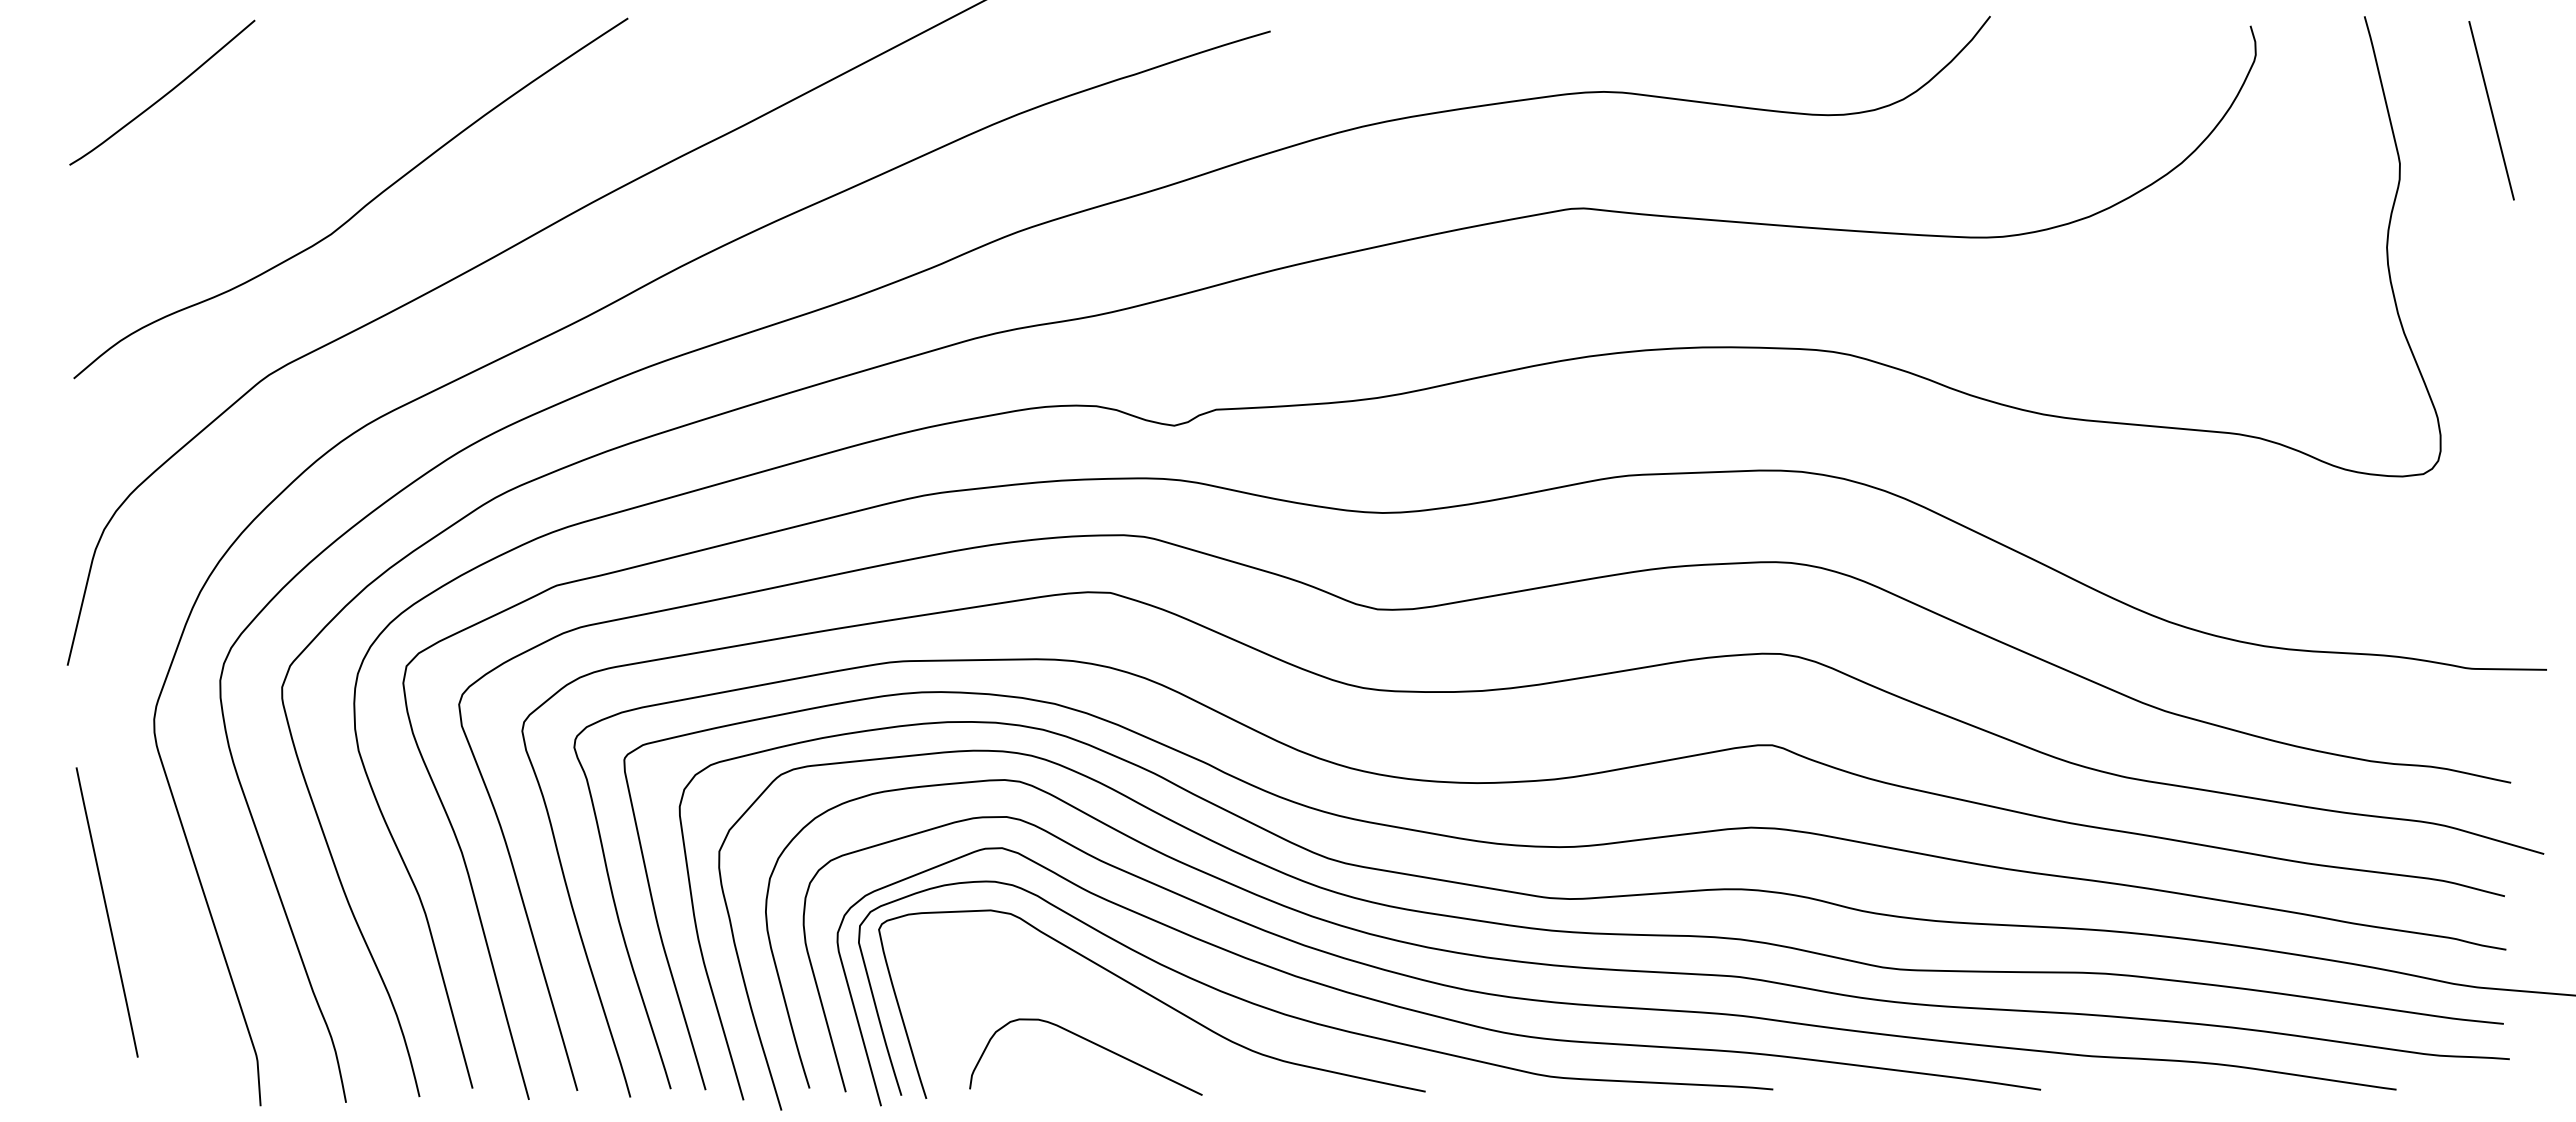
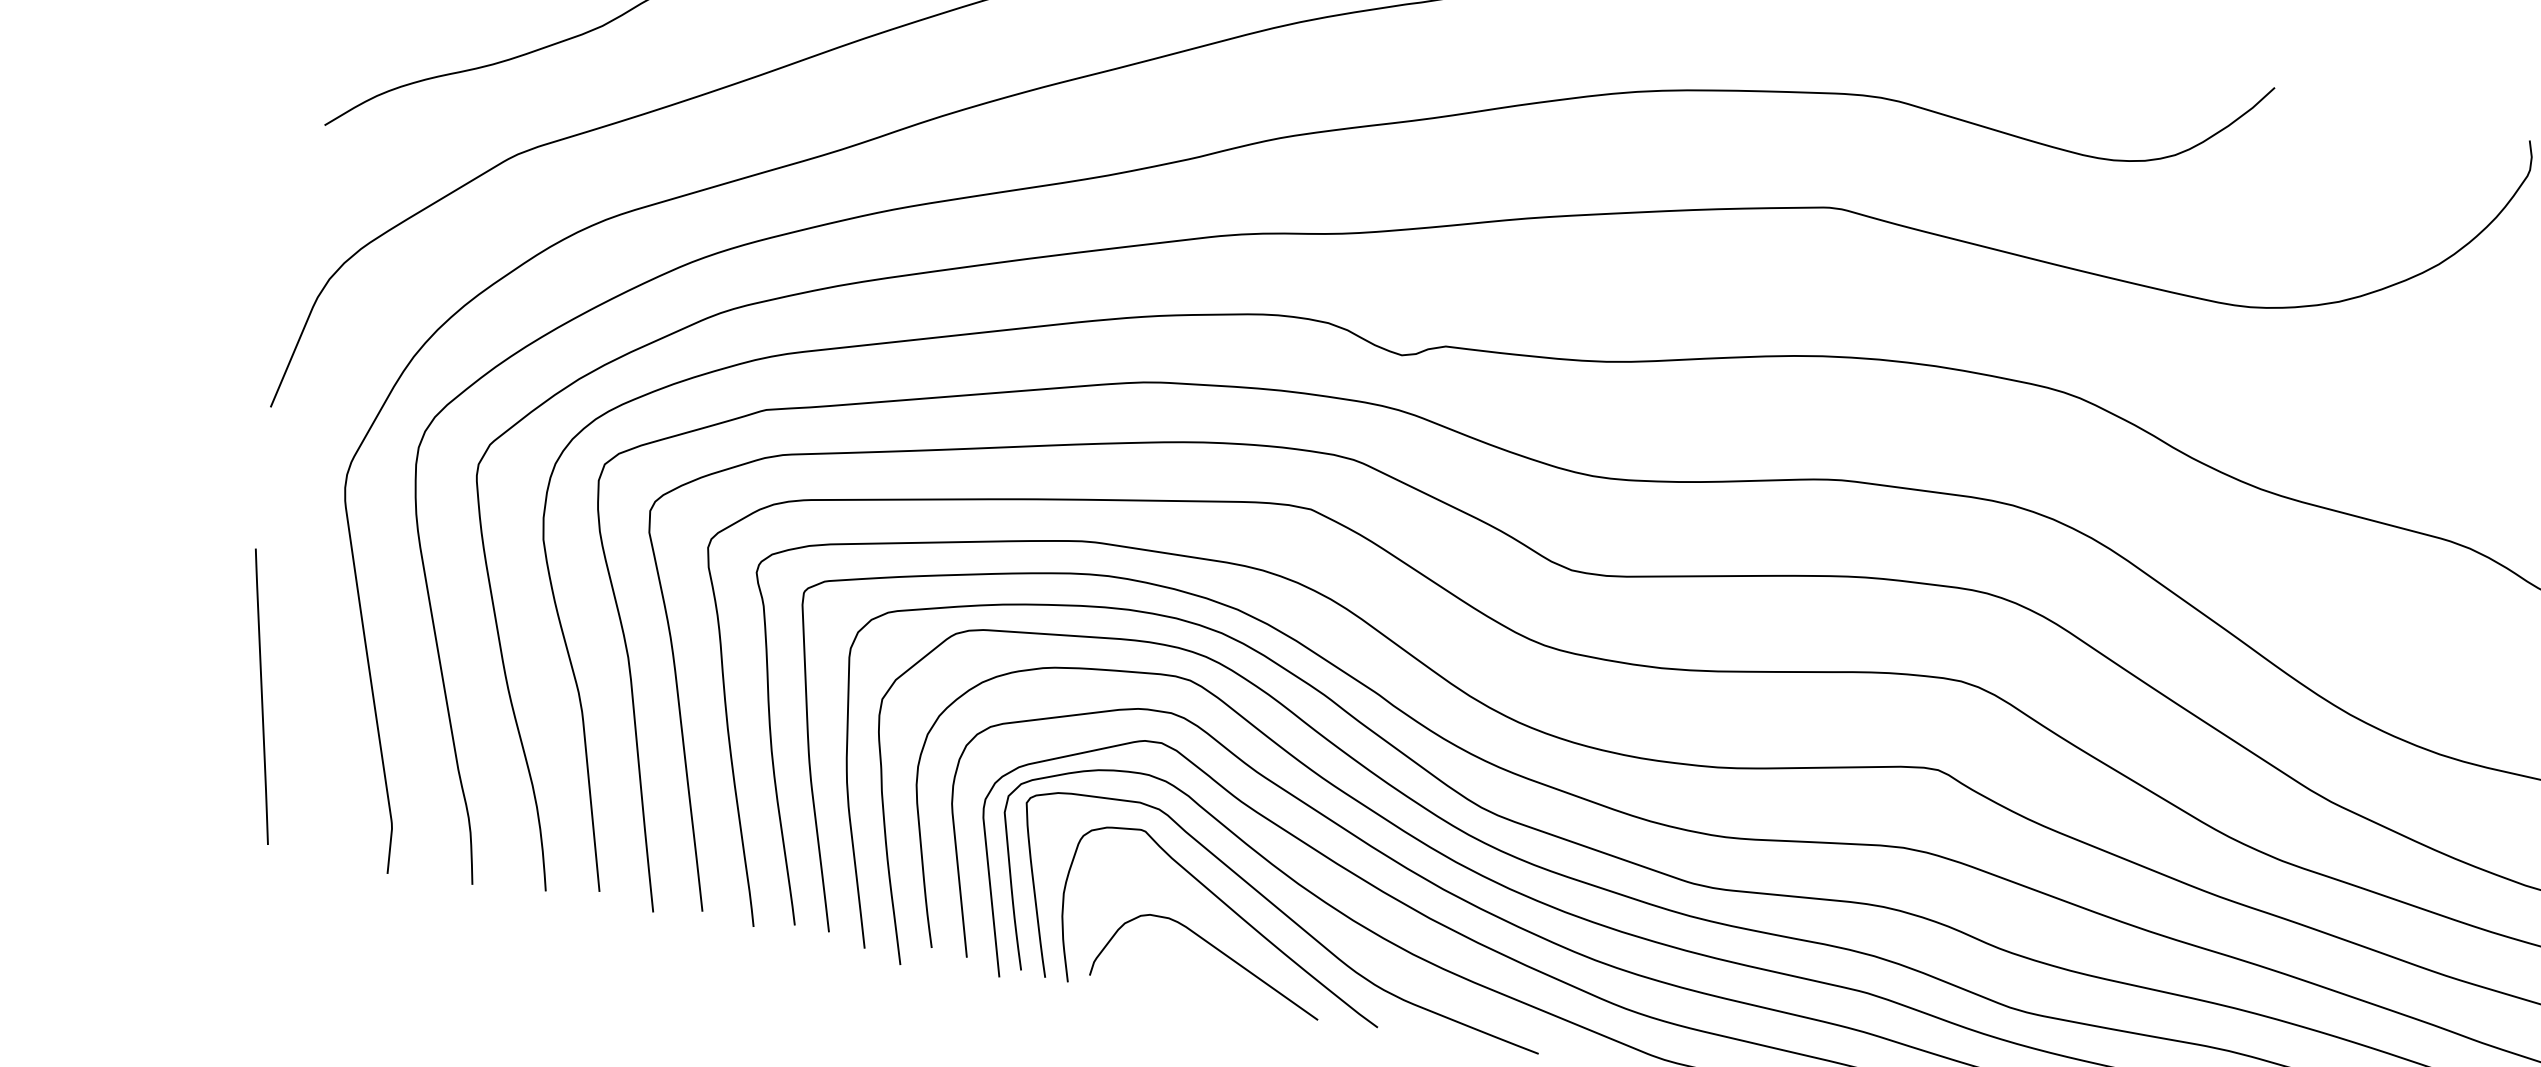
line: (106, 912) -> (261, 696), moved
curve: (1101, 1003) -> (1233, 912), added

